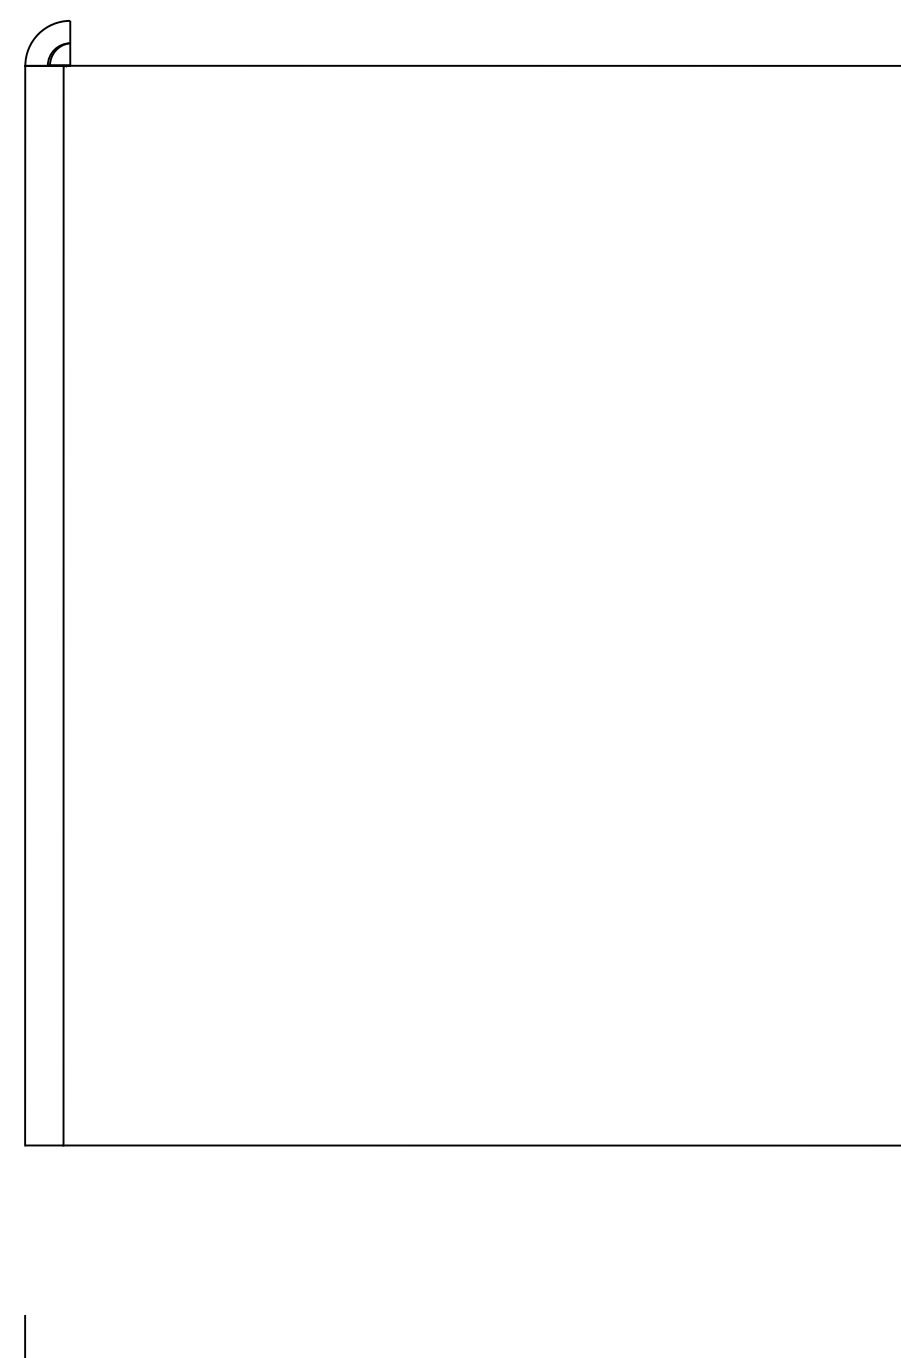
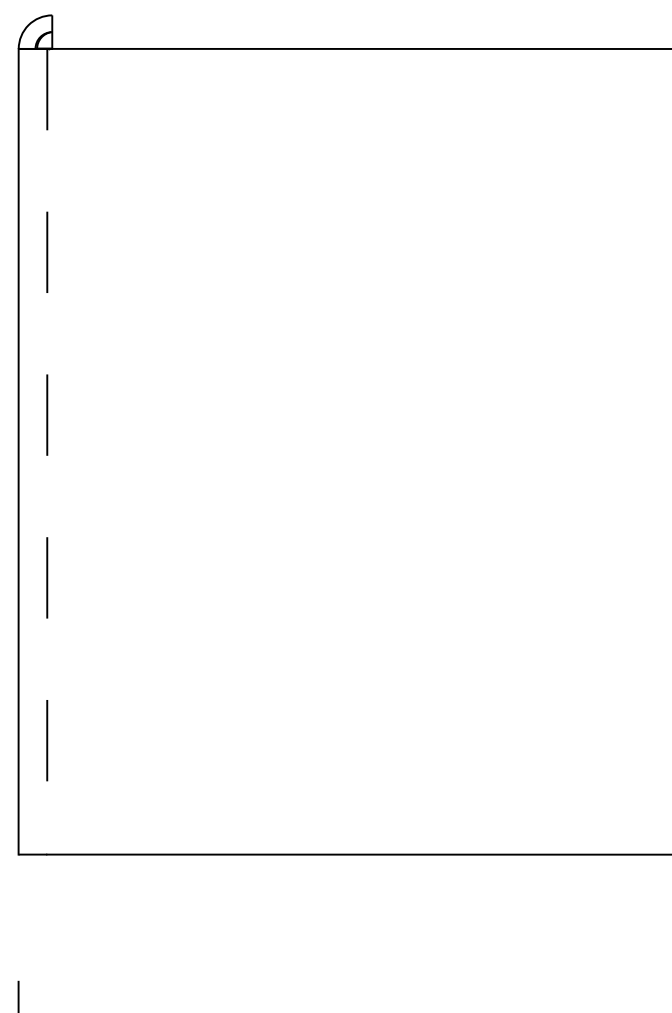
line: (63, 605) -> (47, 451), solid -> dashed

